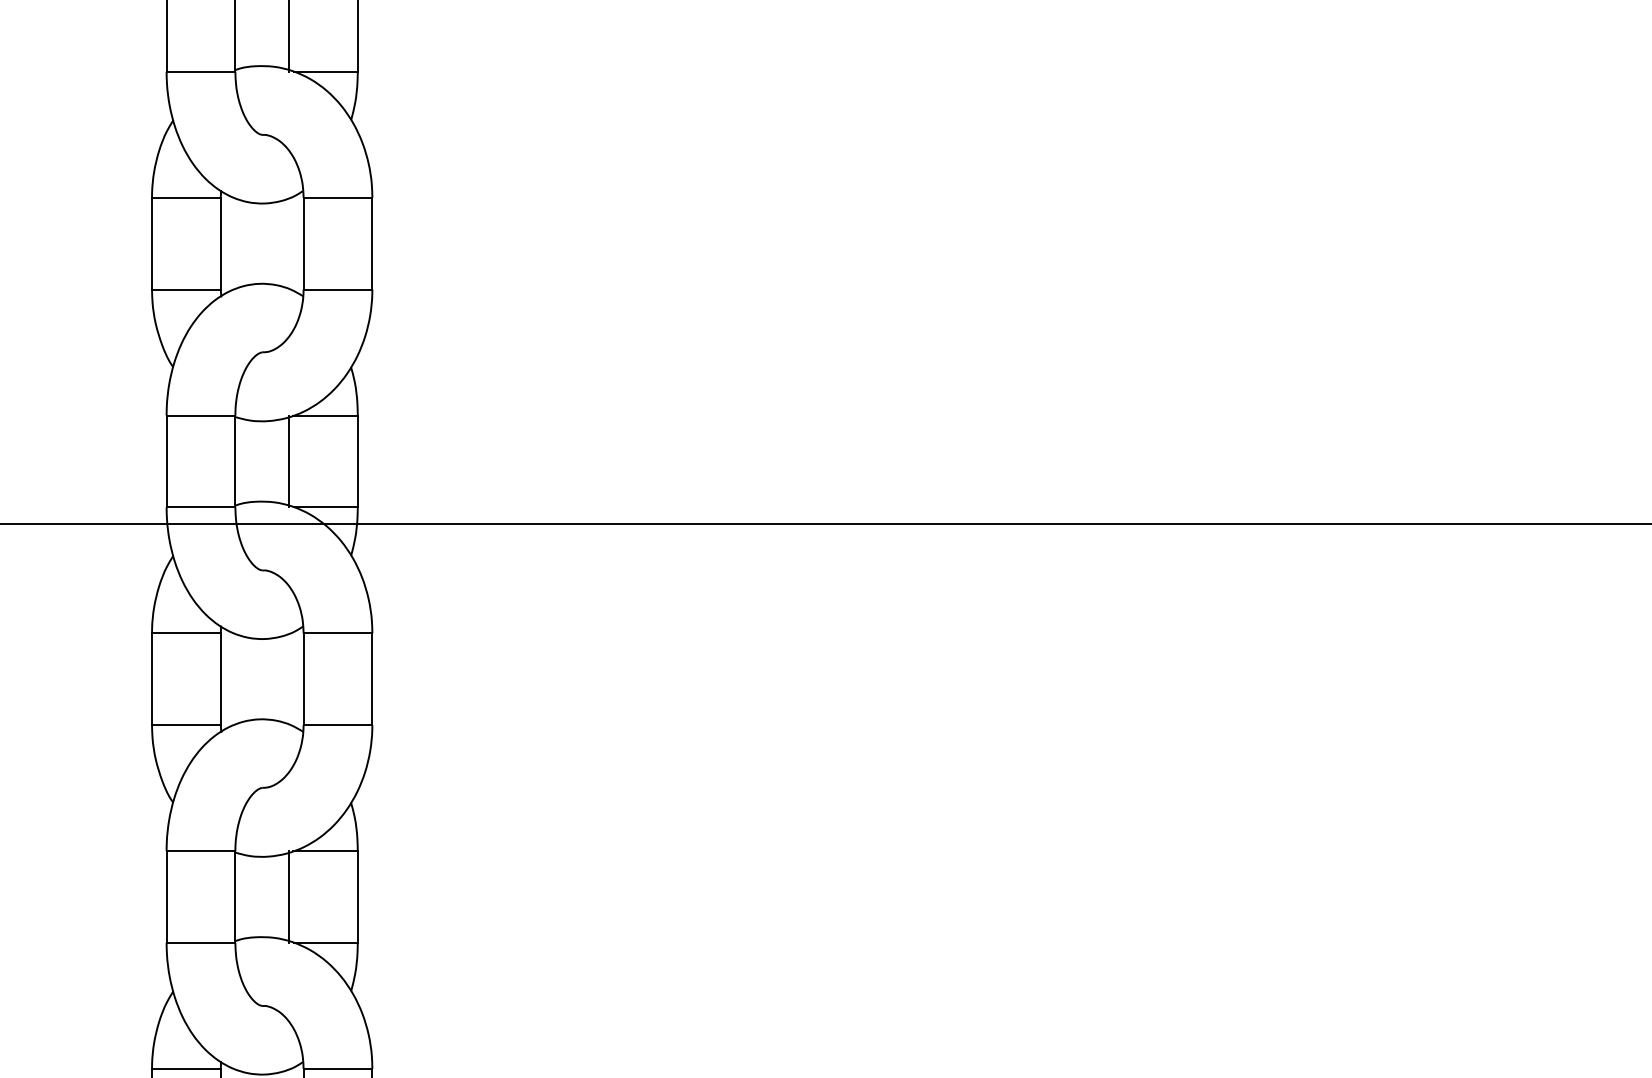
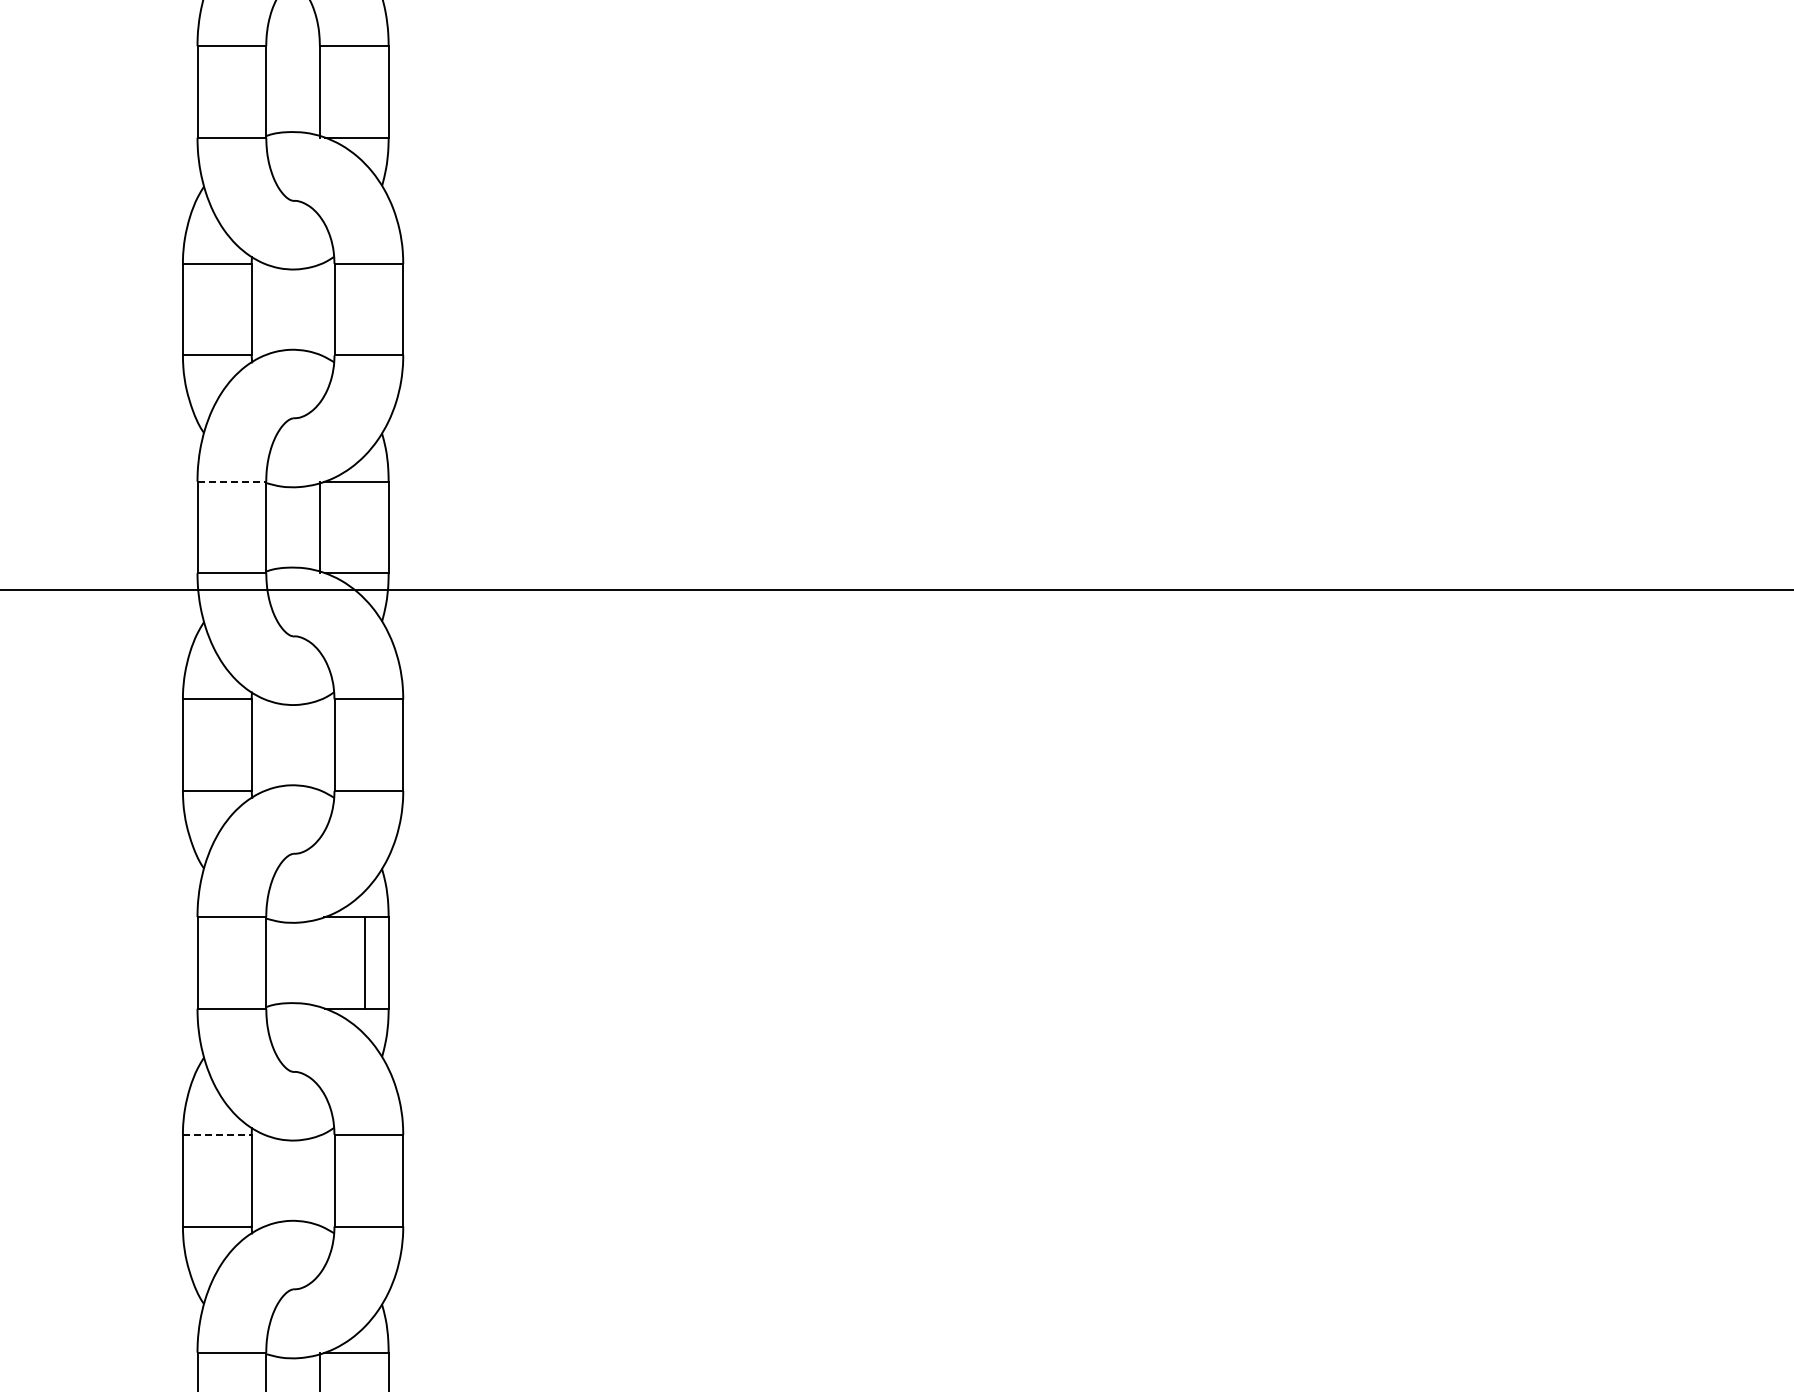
line: (201, 415) -> (232, 481), solid -> dashed
line: (288, 896) -> (364, 962), moved
line: (186, 1068) -> (217, 1134), solid -> dashed

